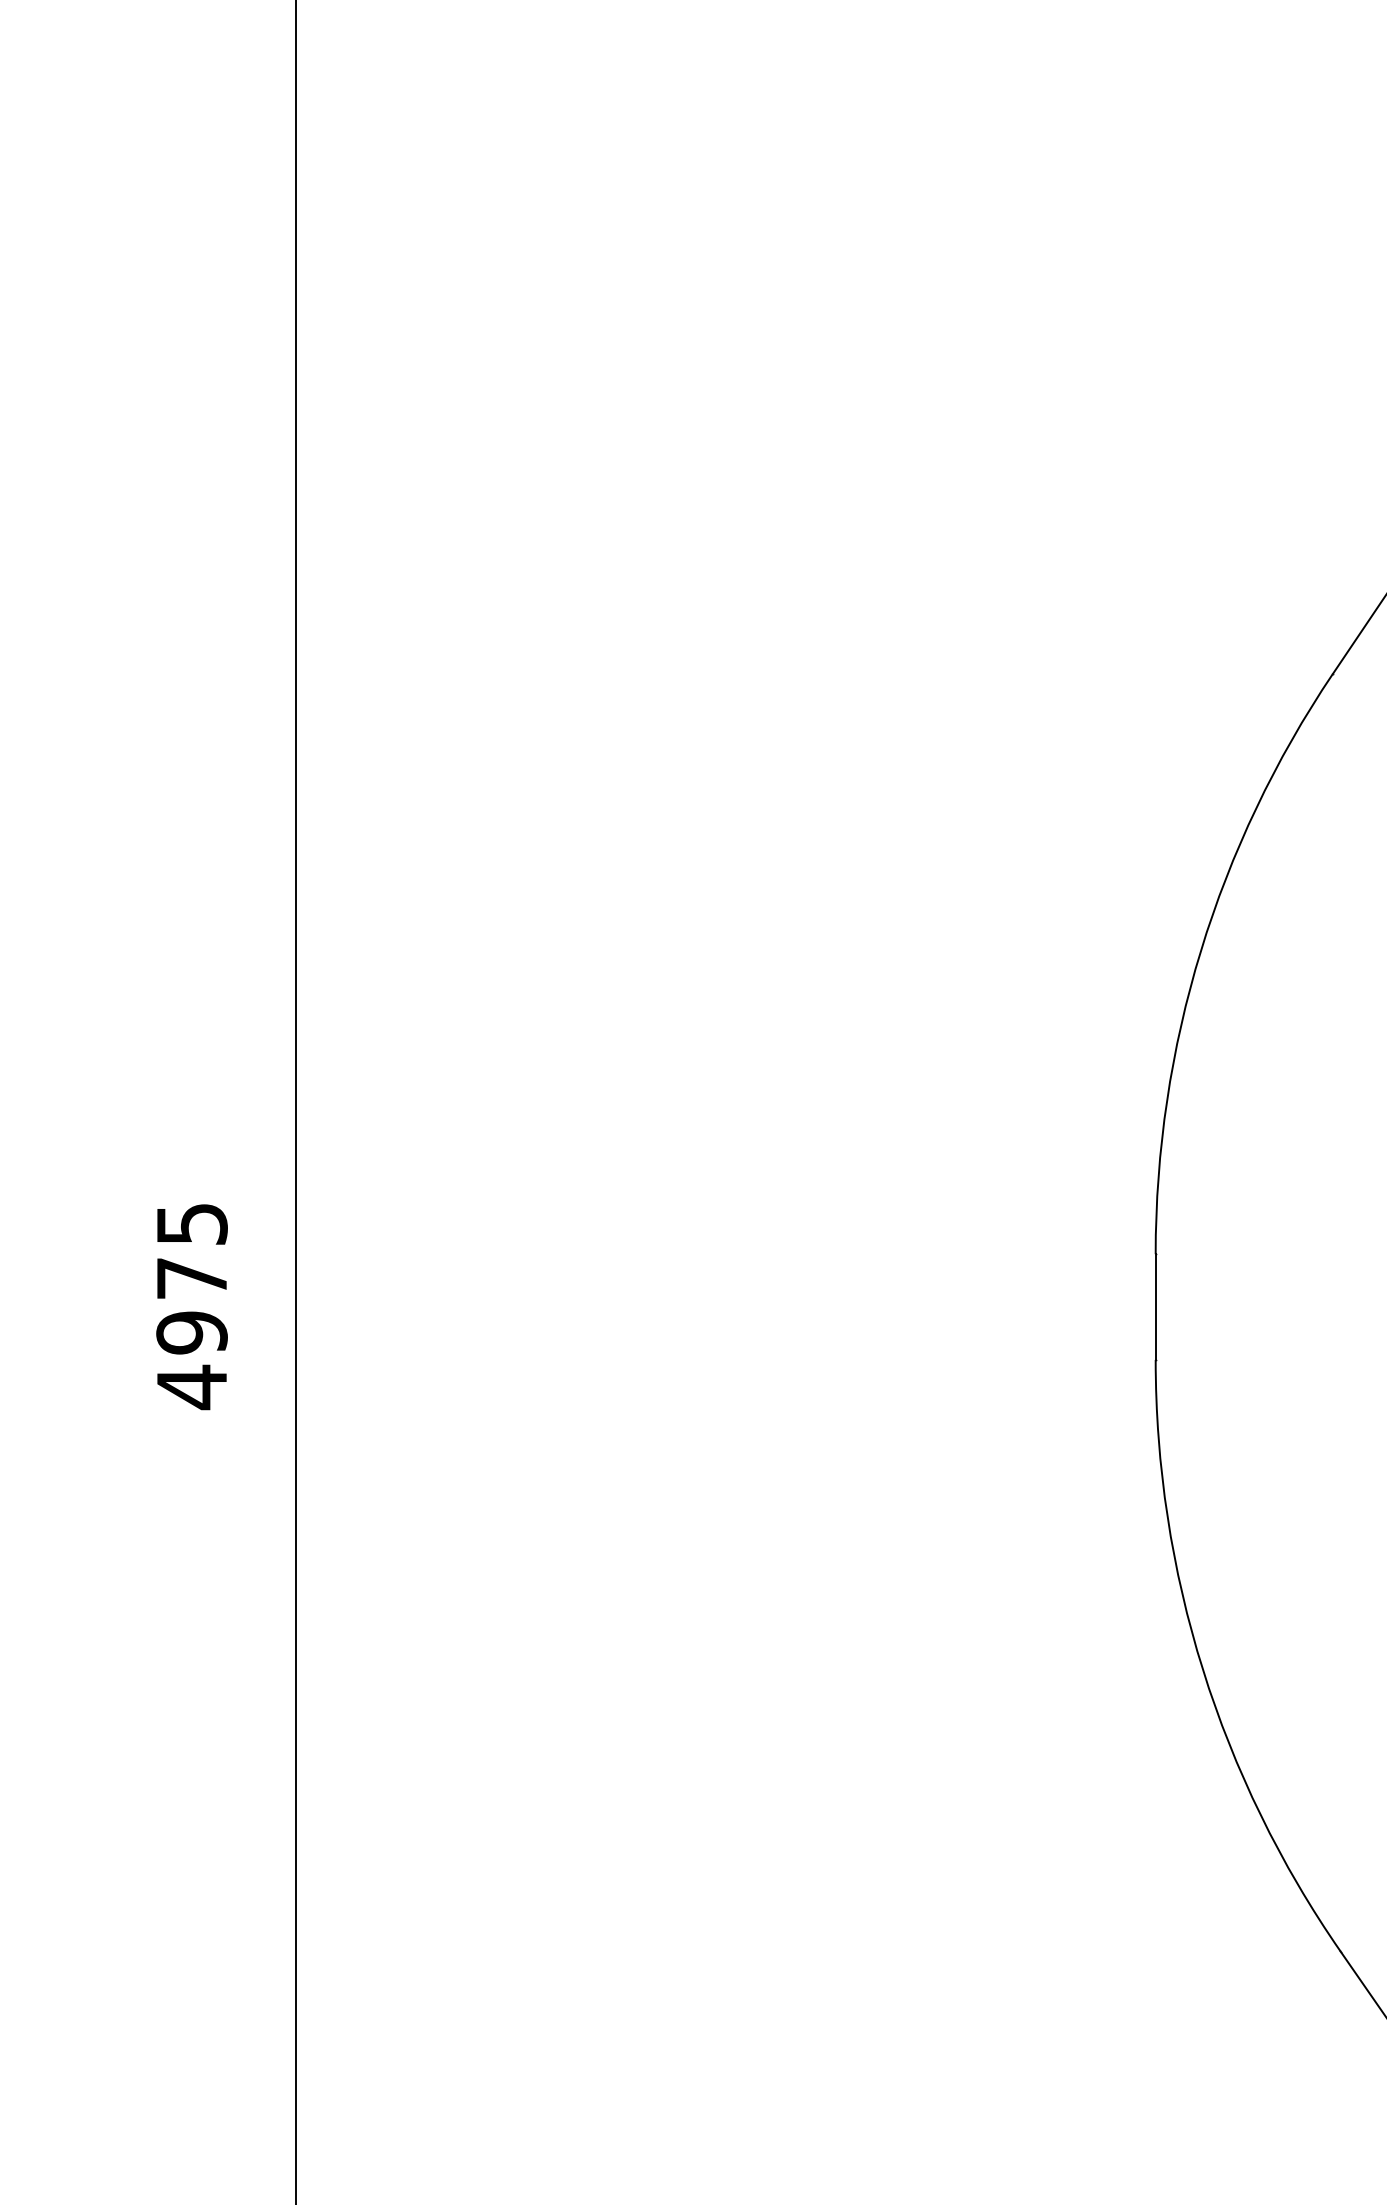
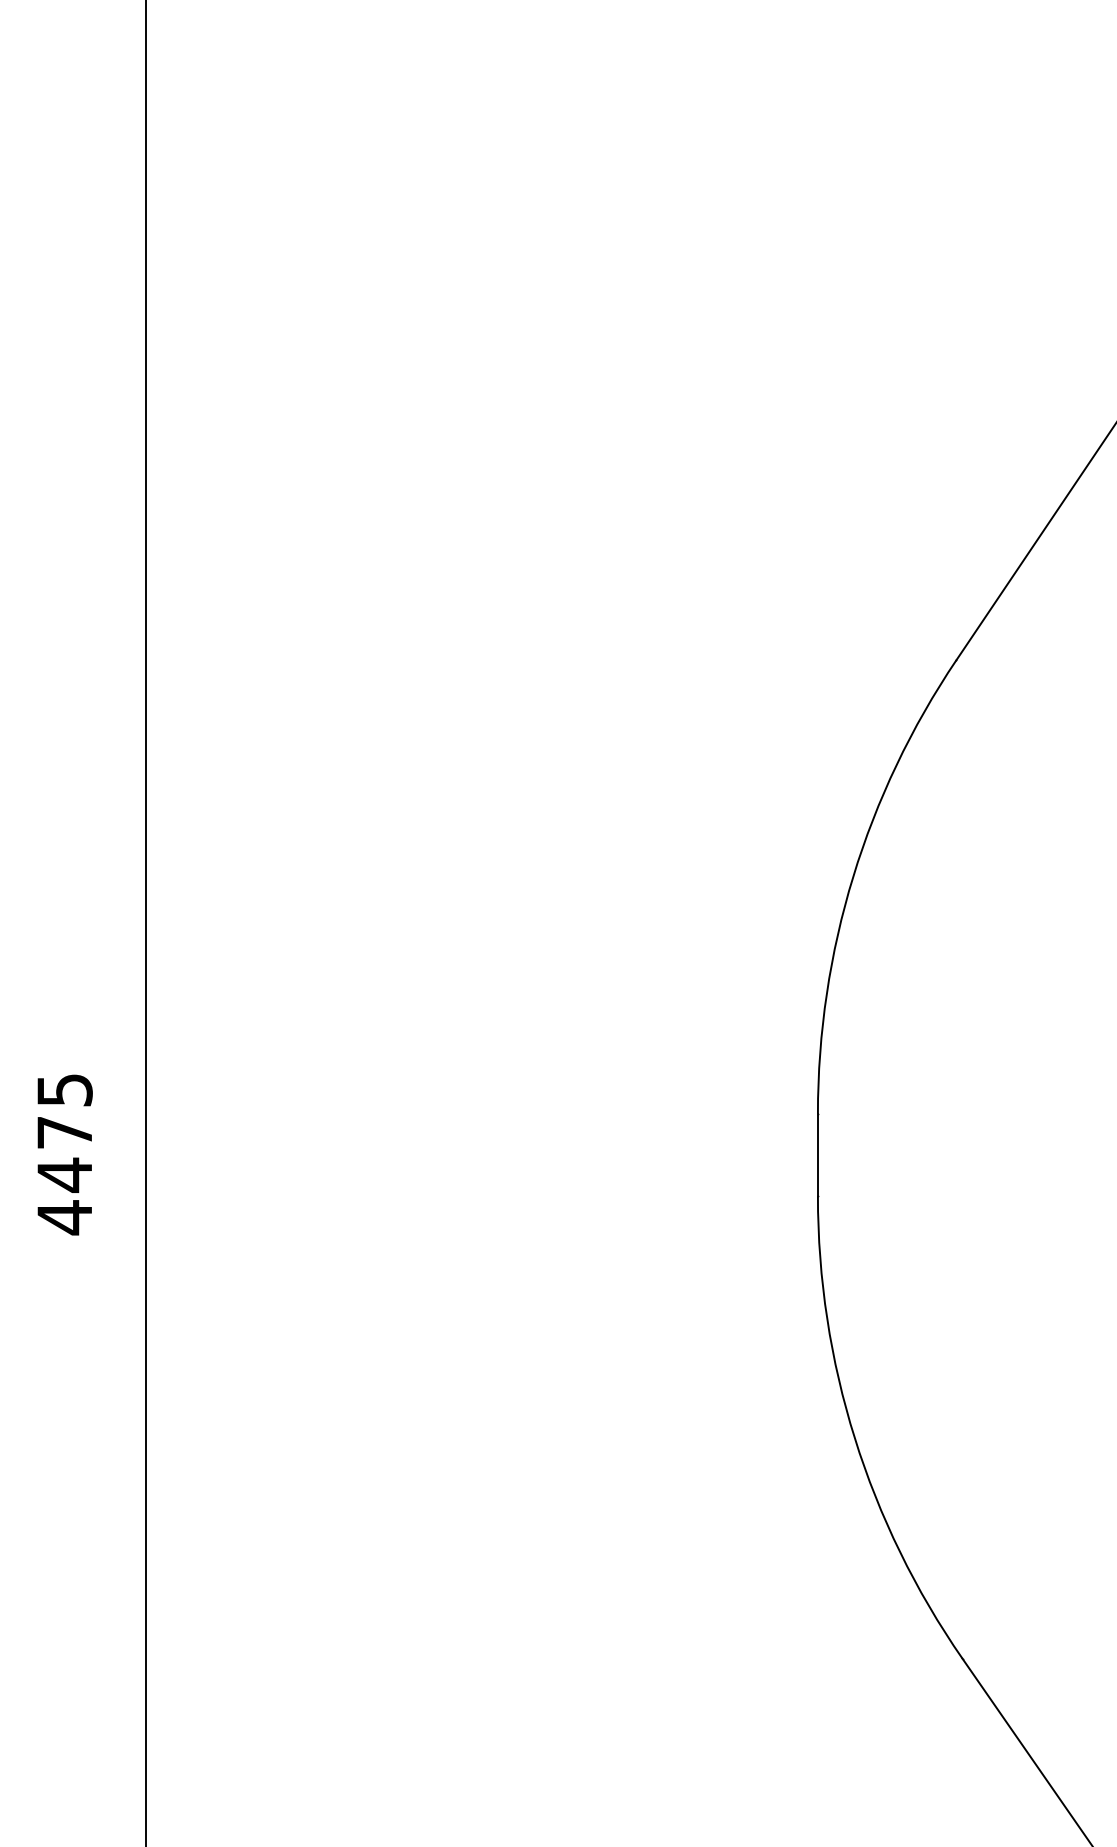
text: (191, 1332) -> (64, 1174), 4975 -> 4475

